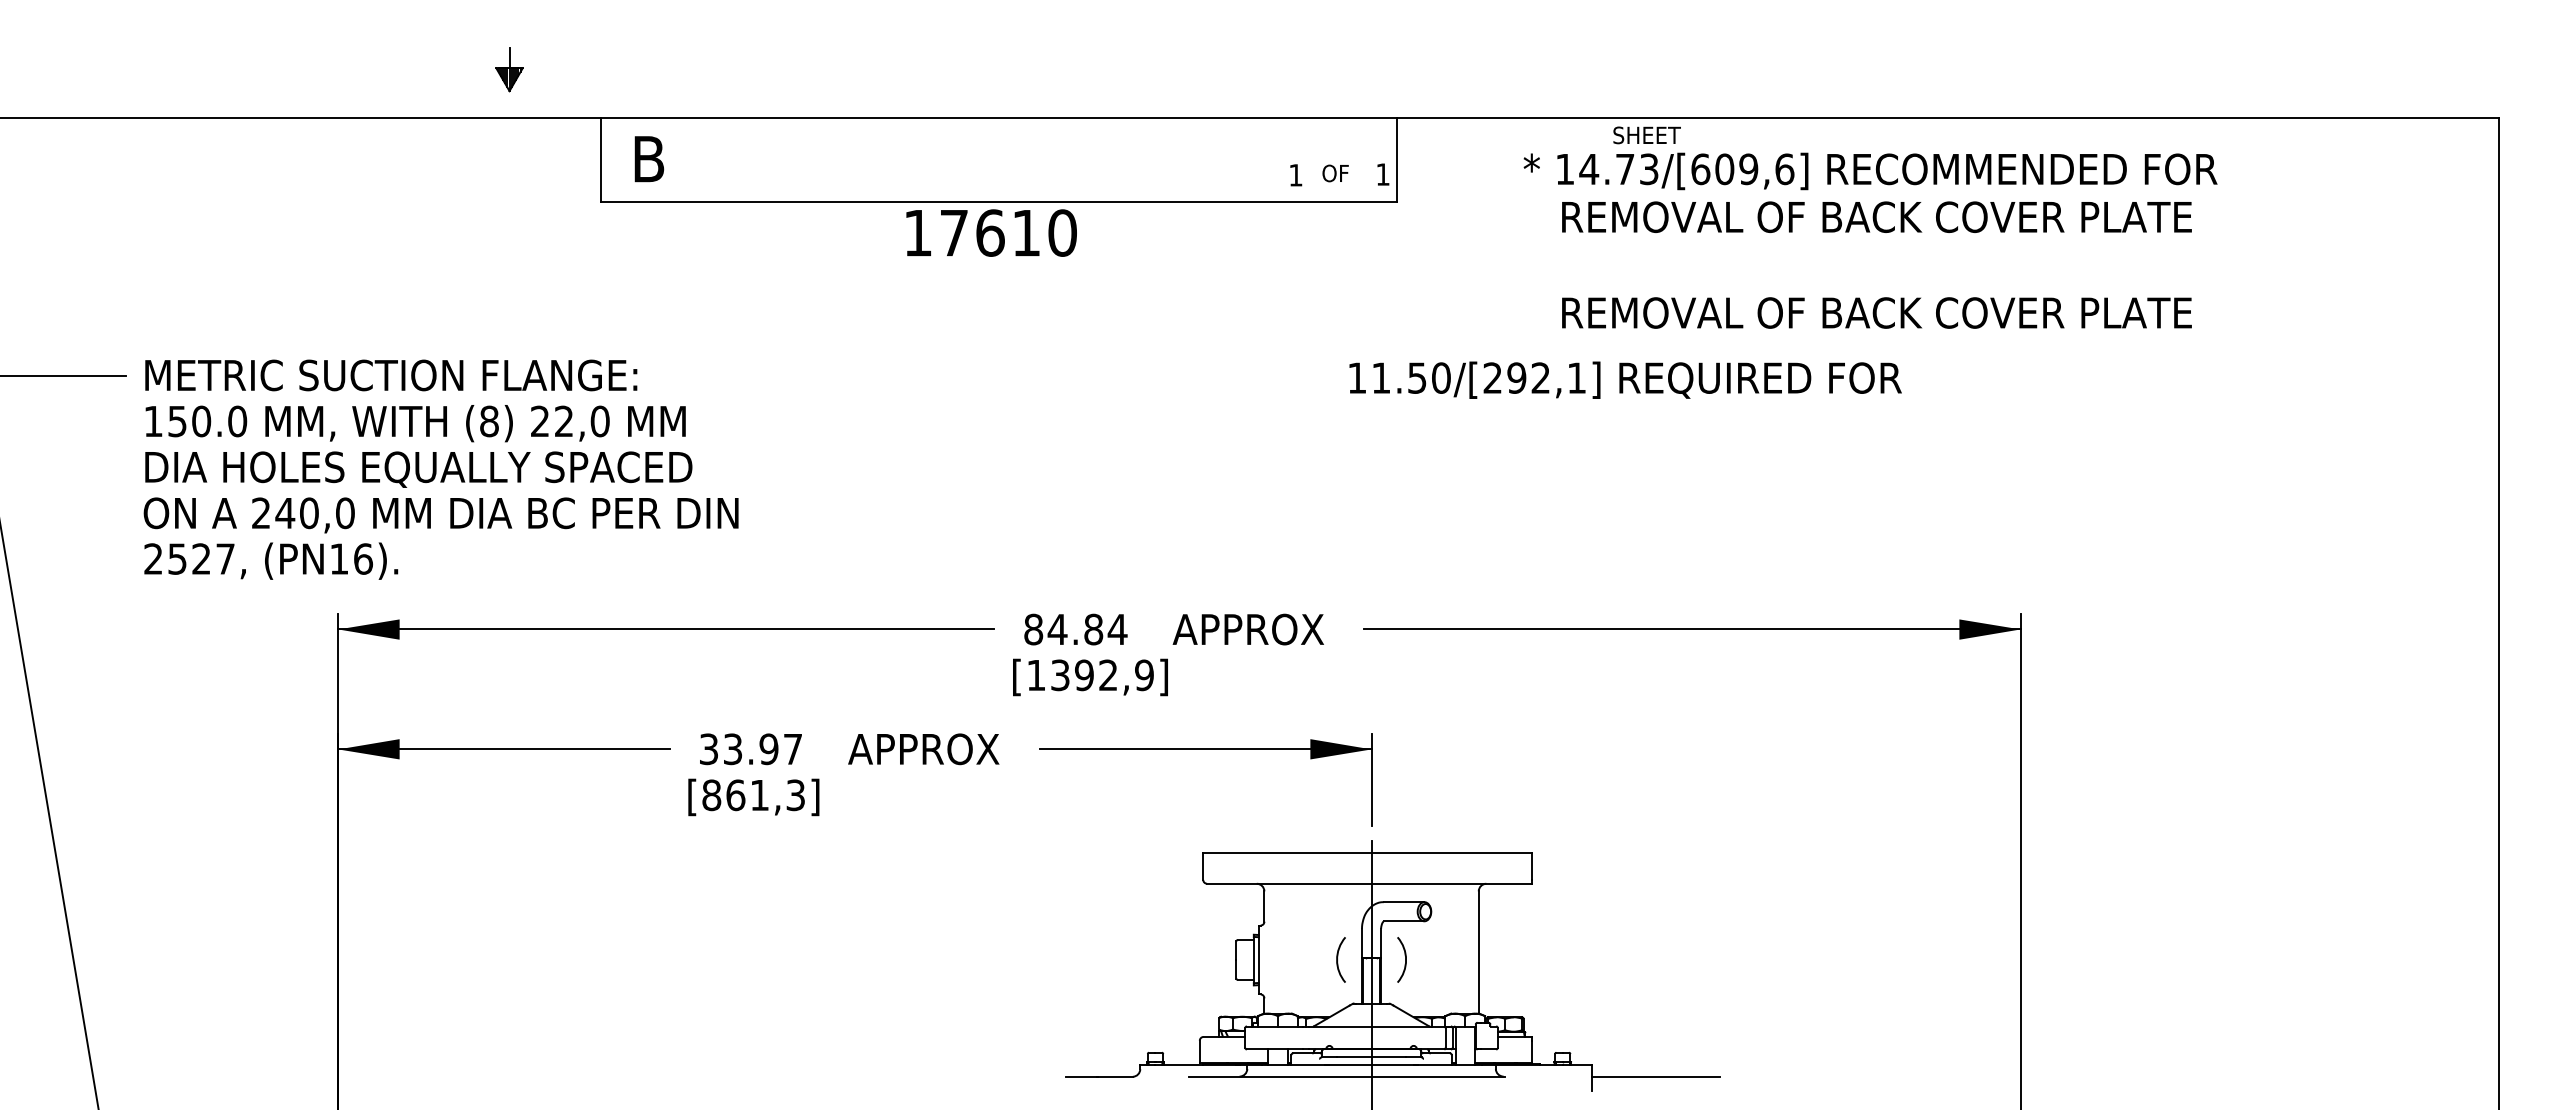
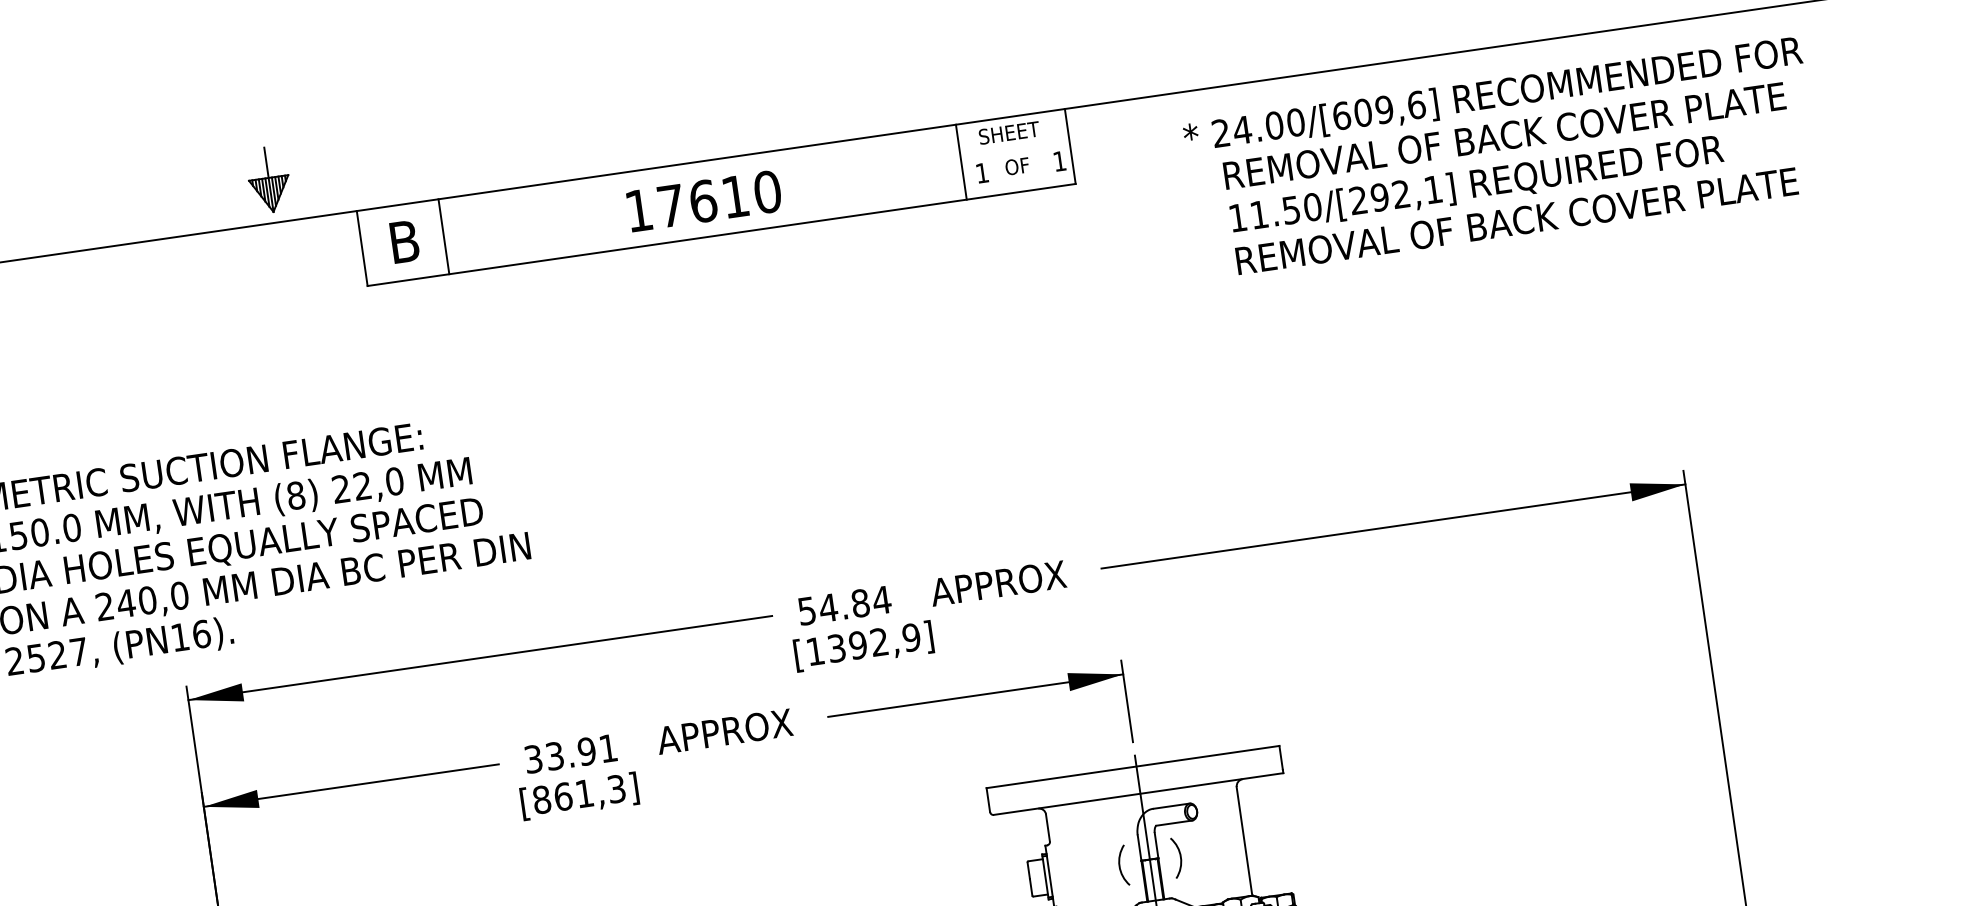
part: (509, 69) -> (268, 179), size x1.67
text: (1646, 135) -> (1008, 133), moved
line: (693, 159) -> (444, 236), added
line: (1274, 159) -> (961, 161), added
text: (1607, 169) -> (1258, 128), 14.73/[609,6] -> 24.00/[609,6]
text: (991, 232) -> (704, 200), moved
text: (1625, 379) -> (1476, 184), moved
text: (1033, 629) -> (806, 611), 84.84 -> 54.84
text: (792, 749) -> (607, 748), 33.97 -> 33.91

